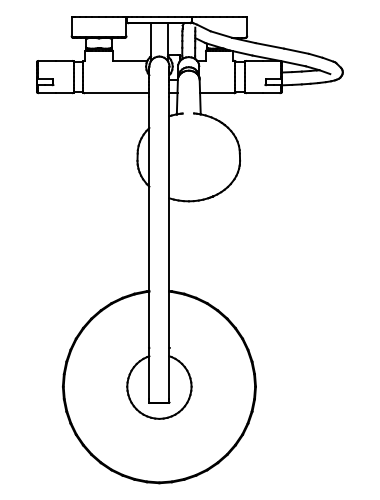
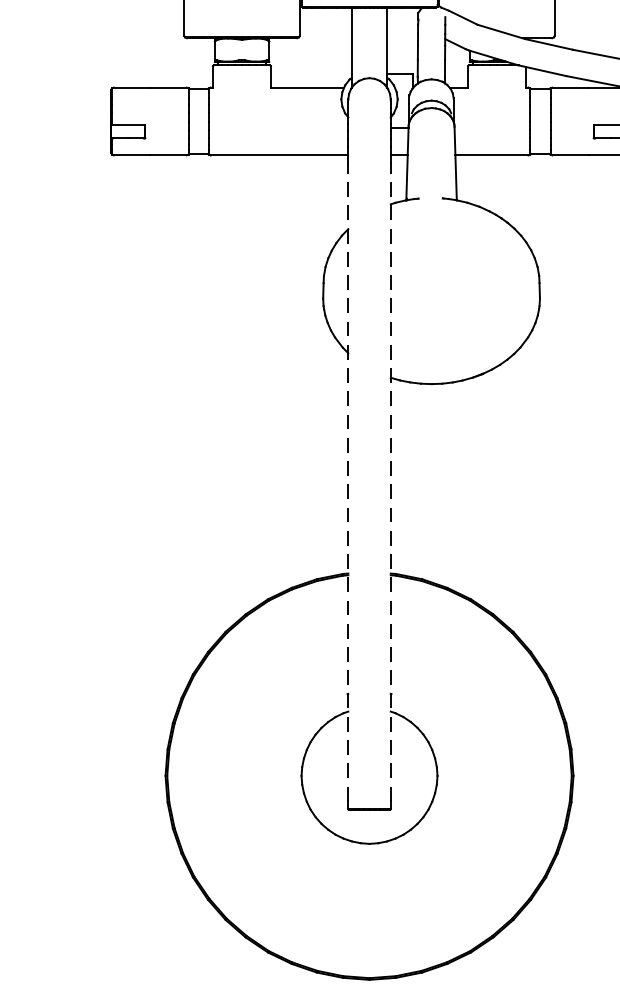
line: (149, 247) -> (348, 481), solid -> dashed
line: (169, 247) -> (390, 481), solid -> dashed

